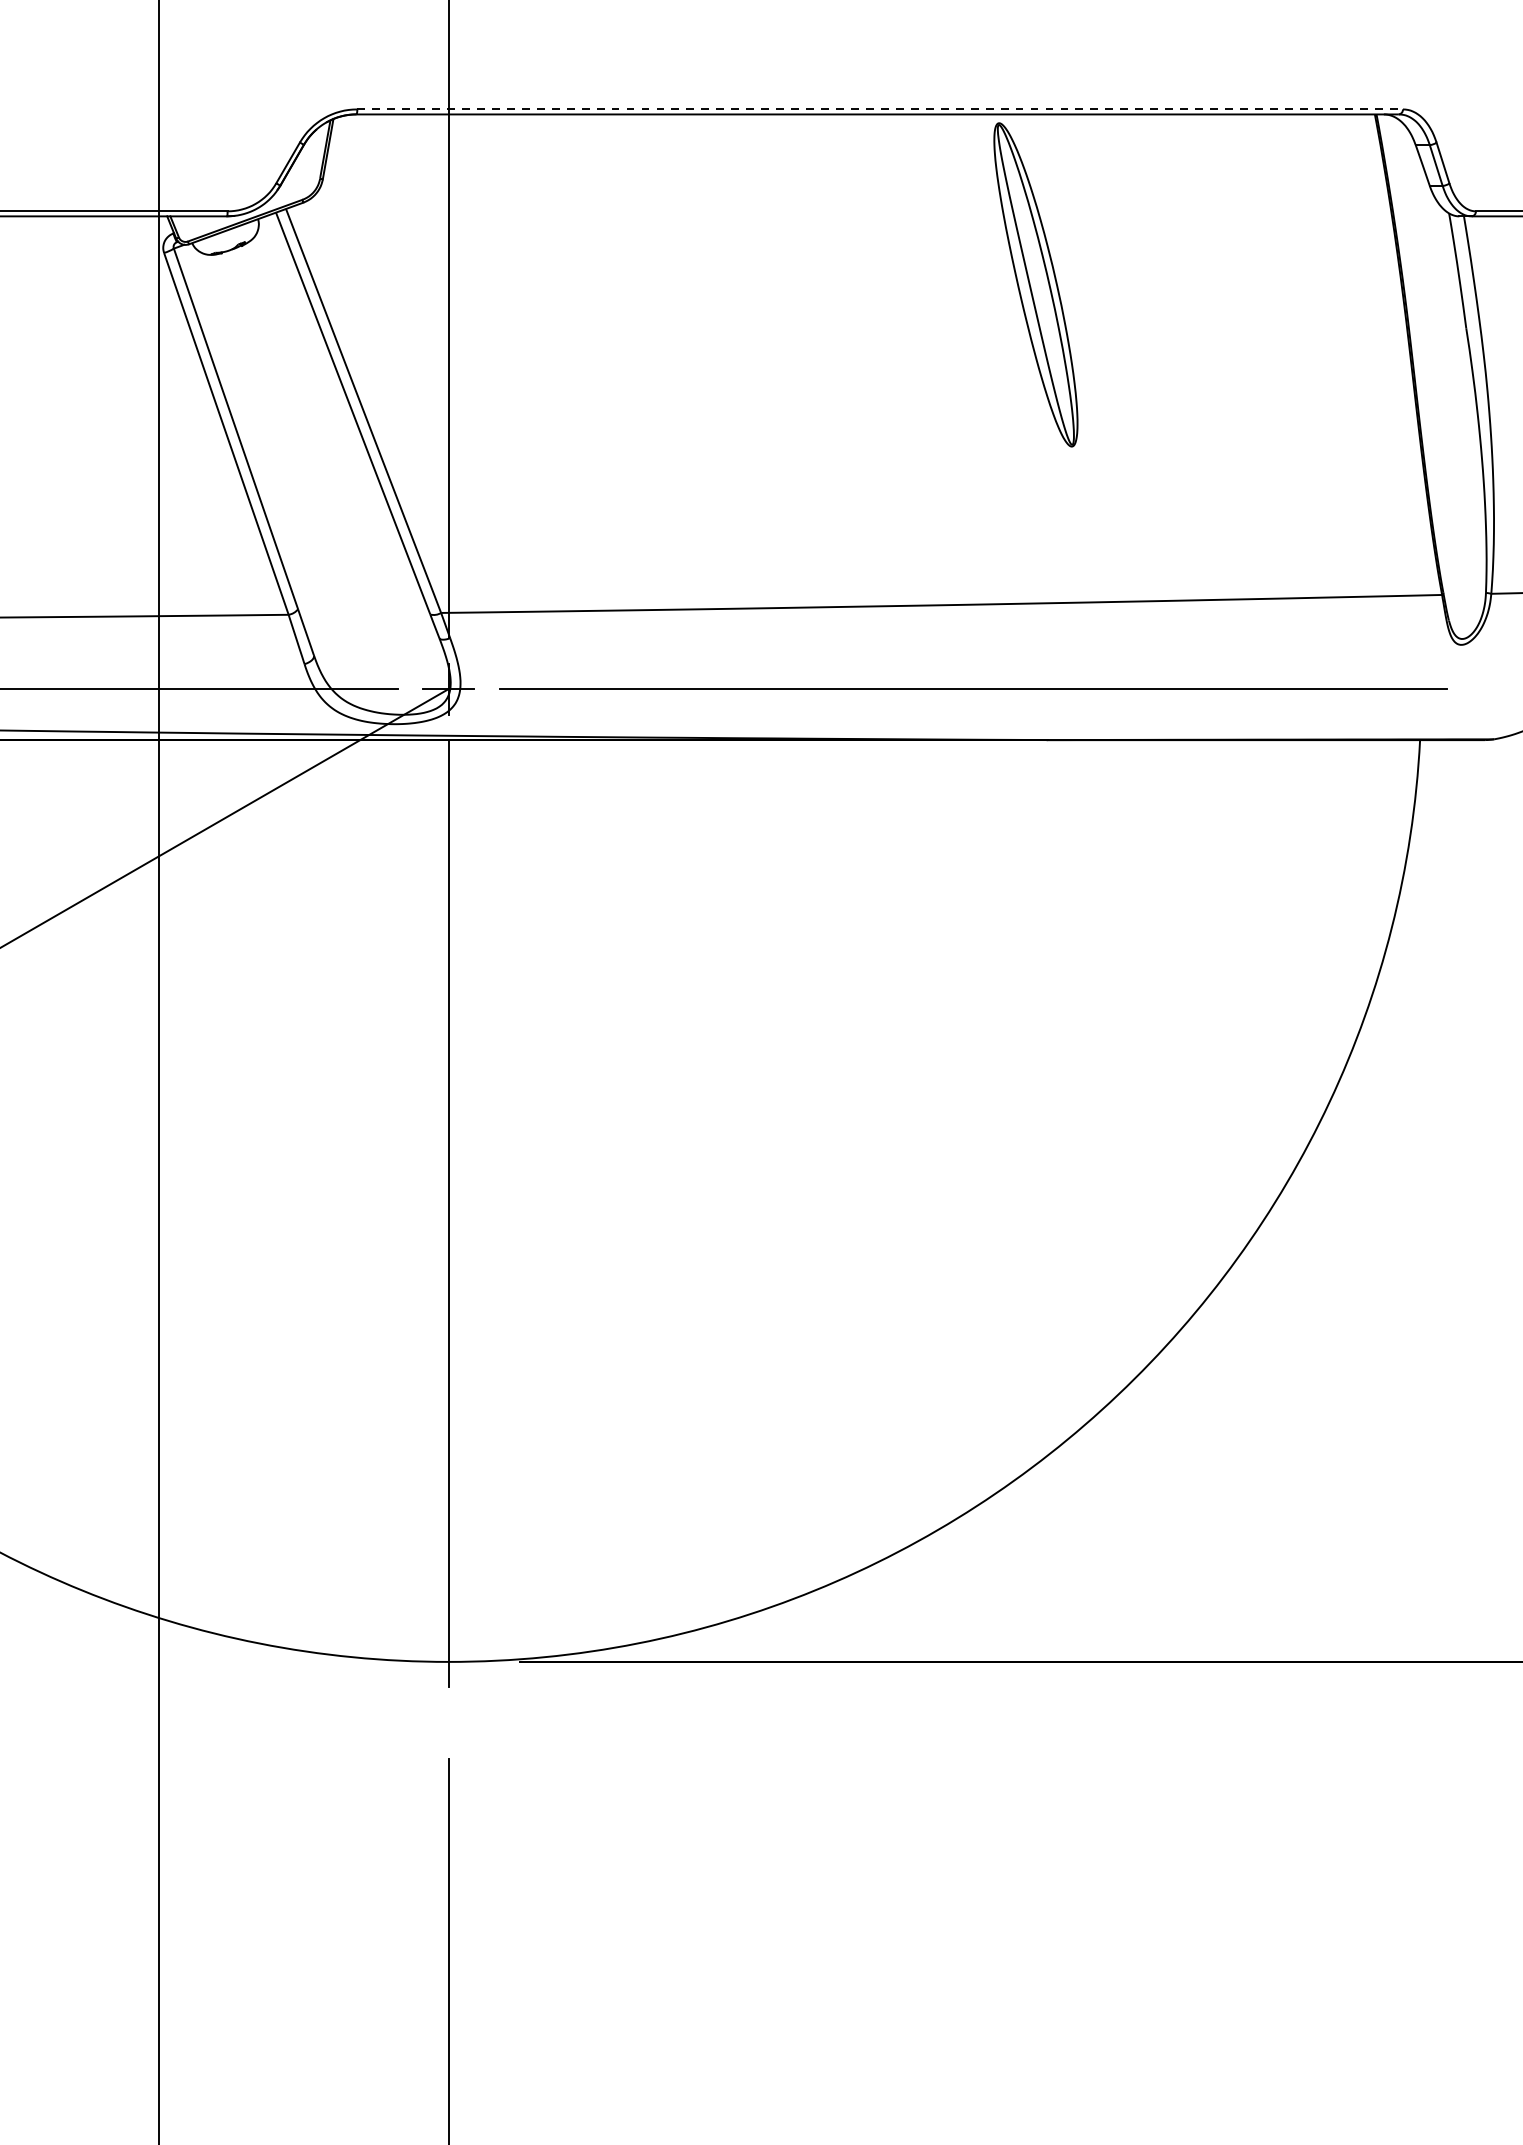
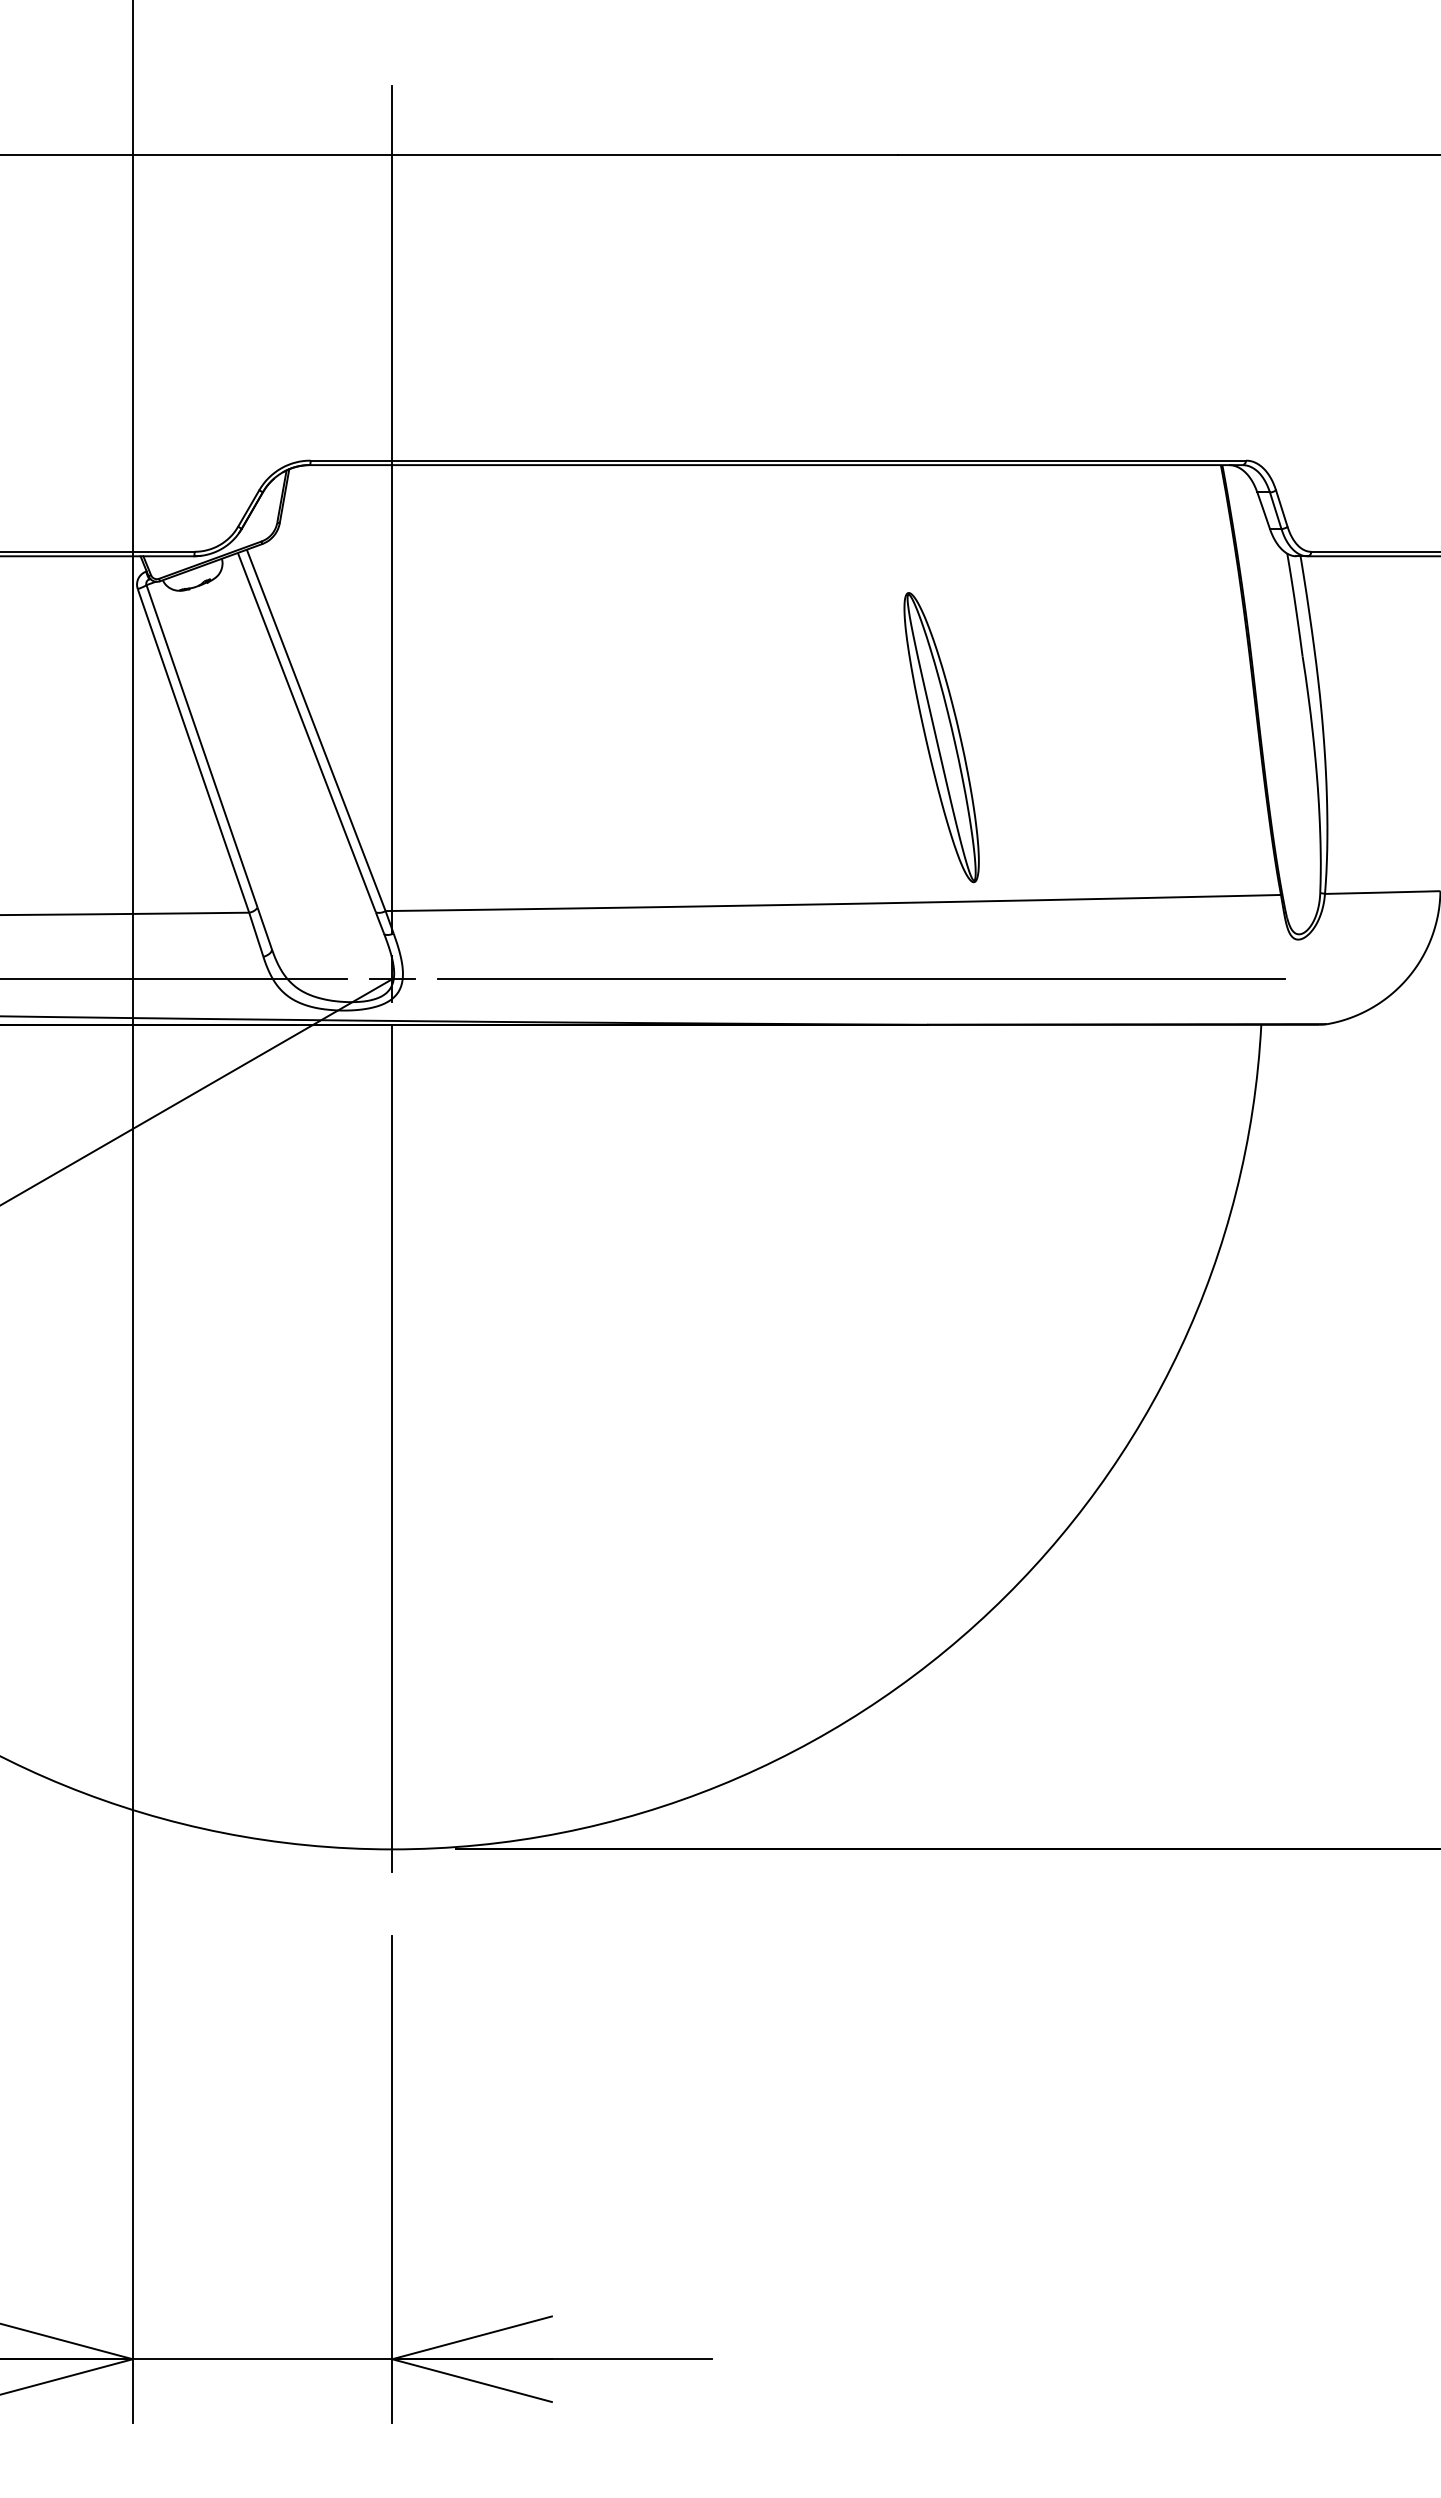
line: (880, 109) -> (778, 460), dashed -> solid
part: (1035, 284) -> (941, 737), moved

